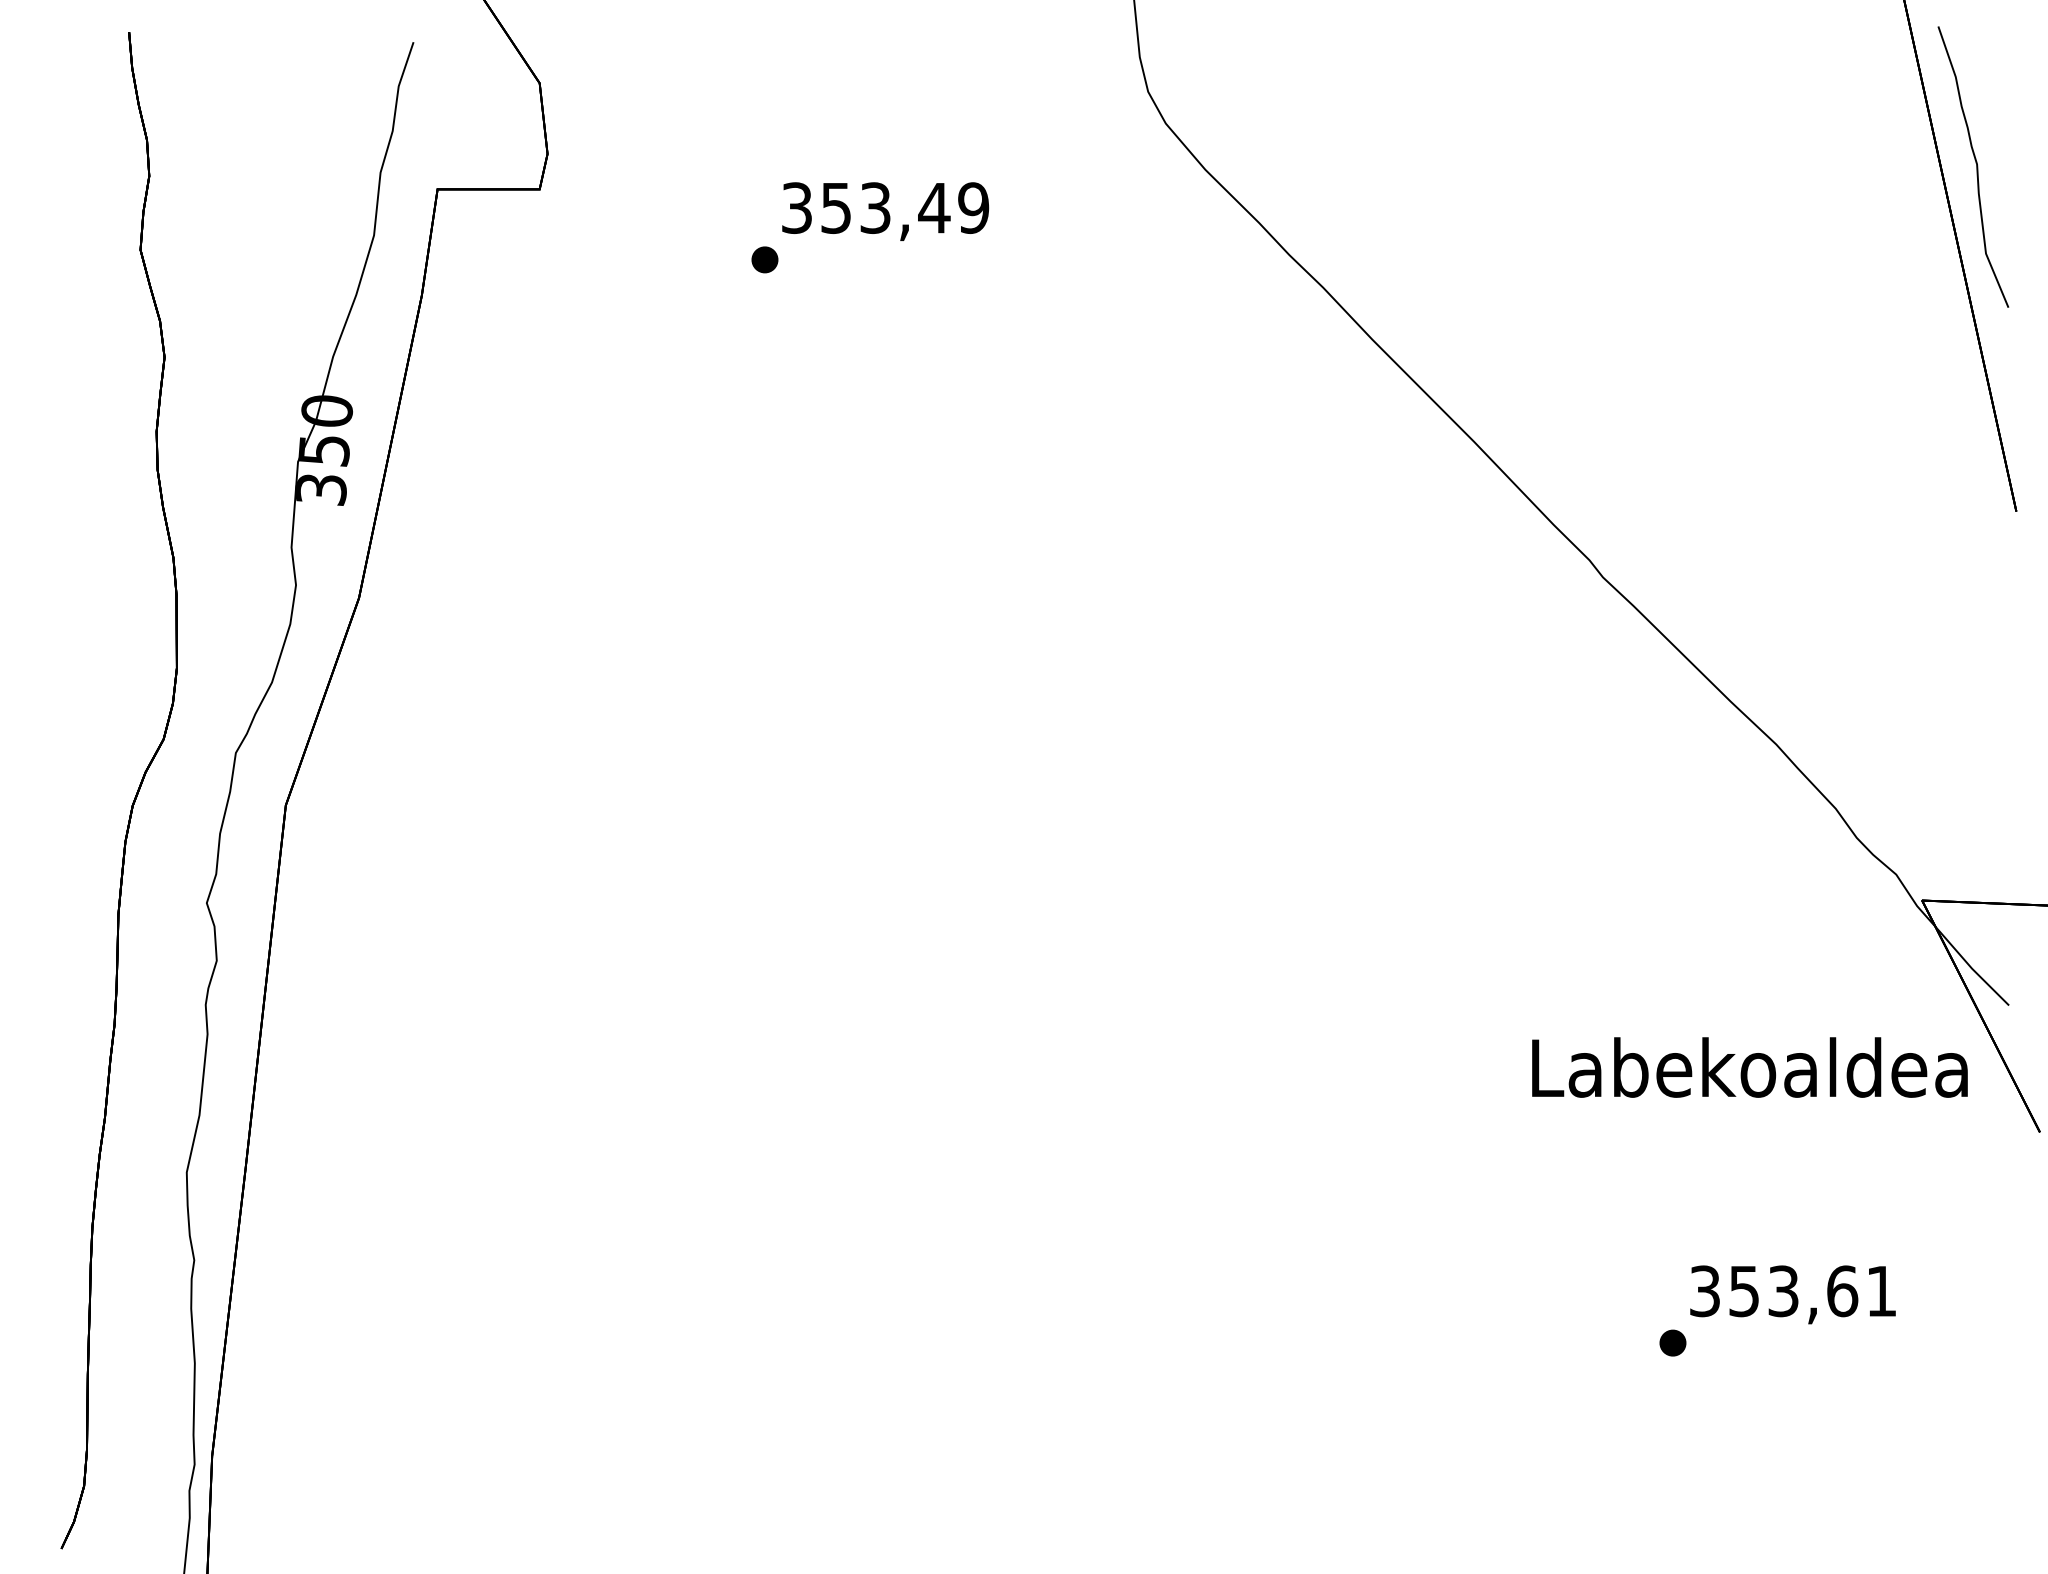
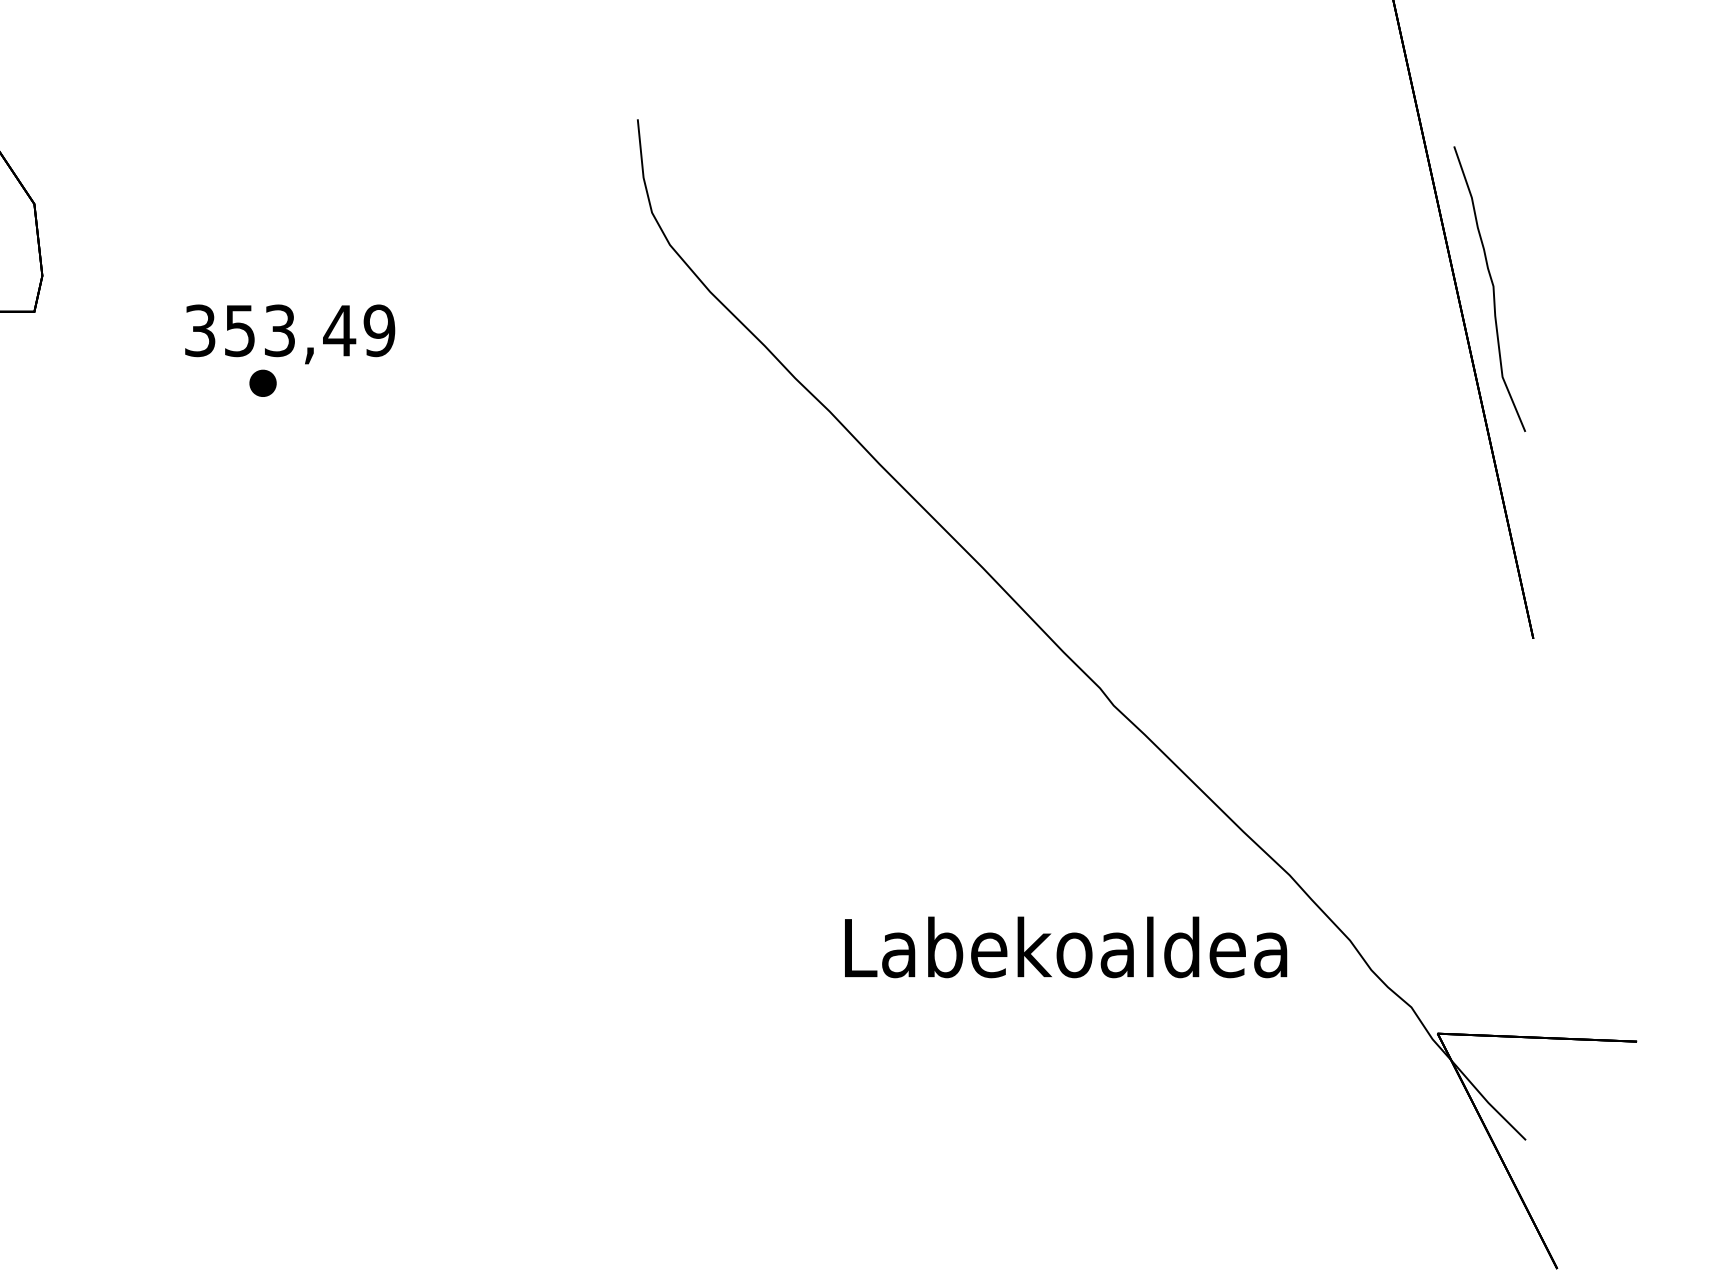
text: (885, 211) -> (290, 334), moved
text: (1749, 1067) -> (1065, 947), moved

